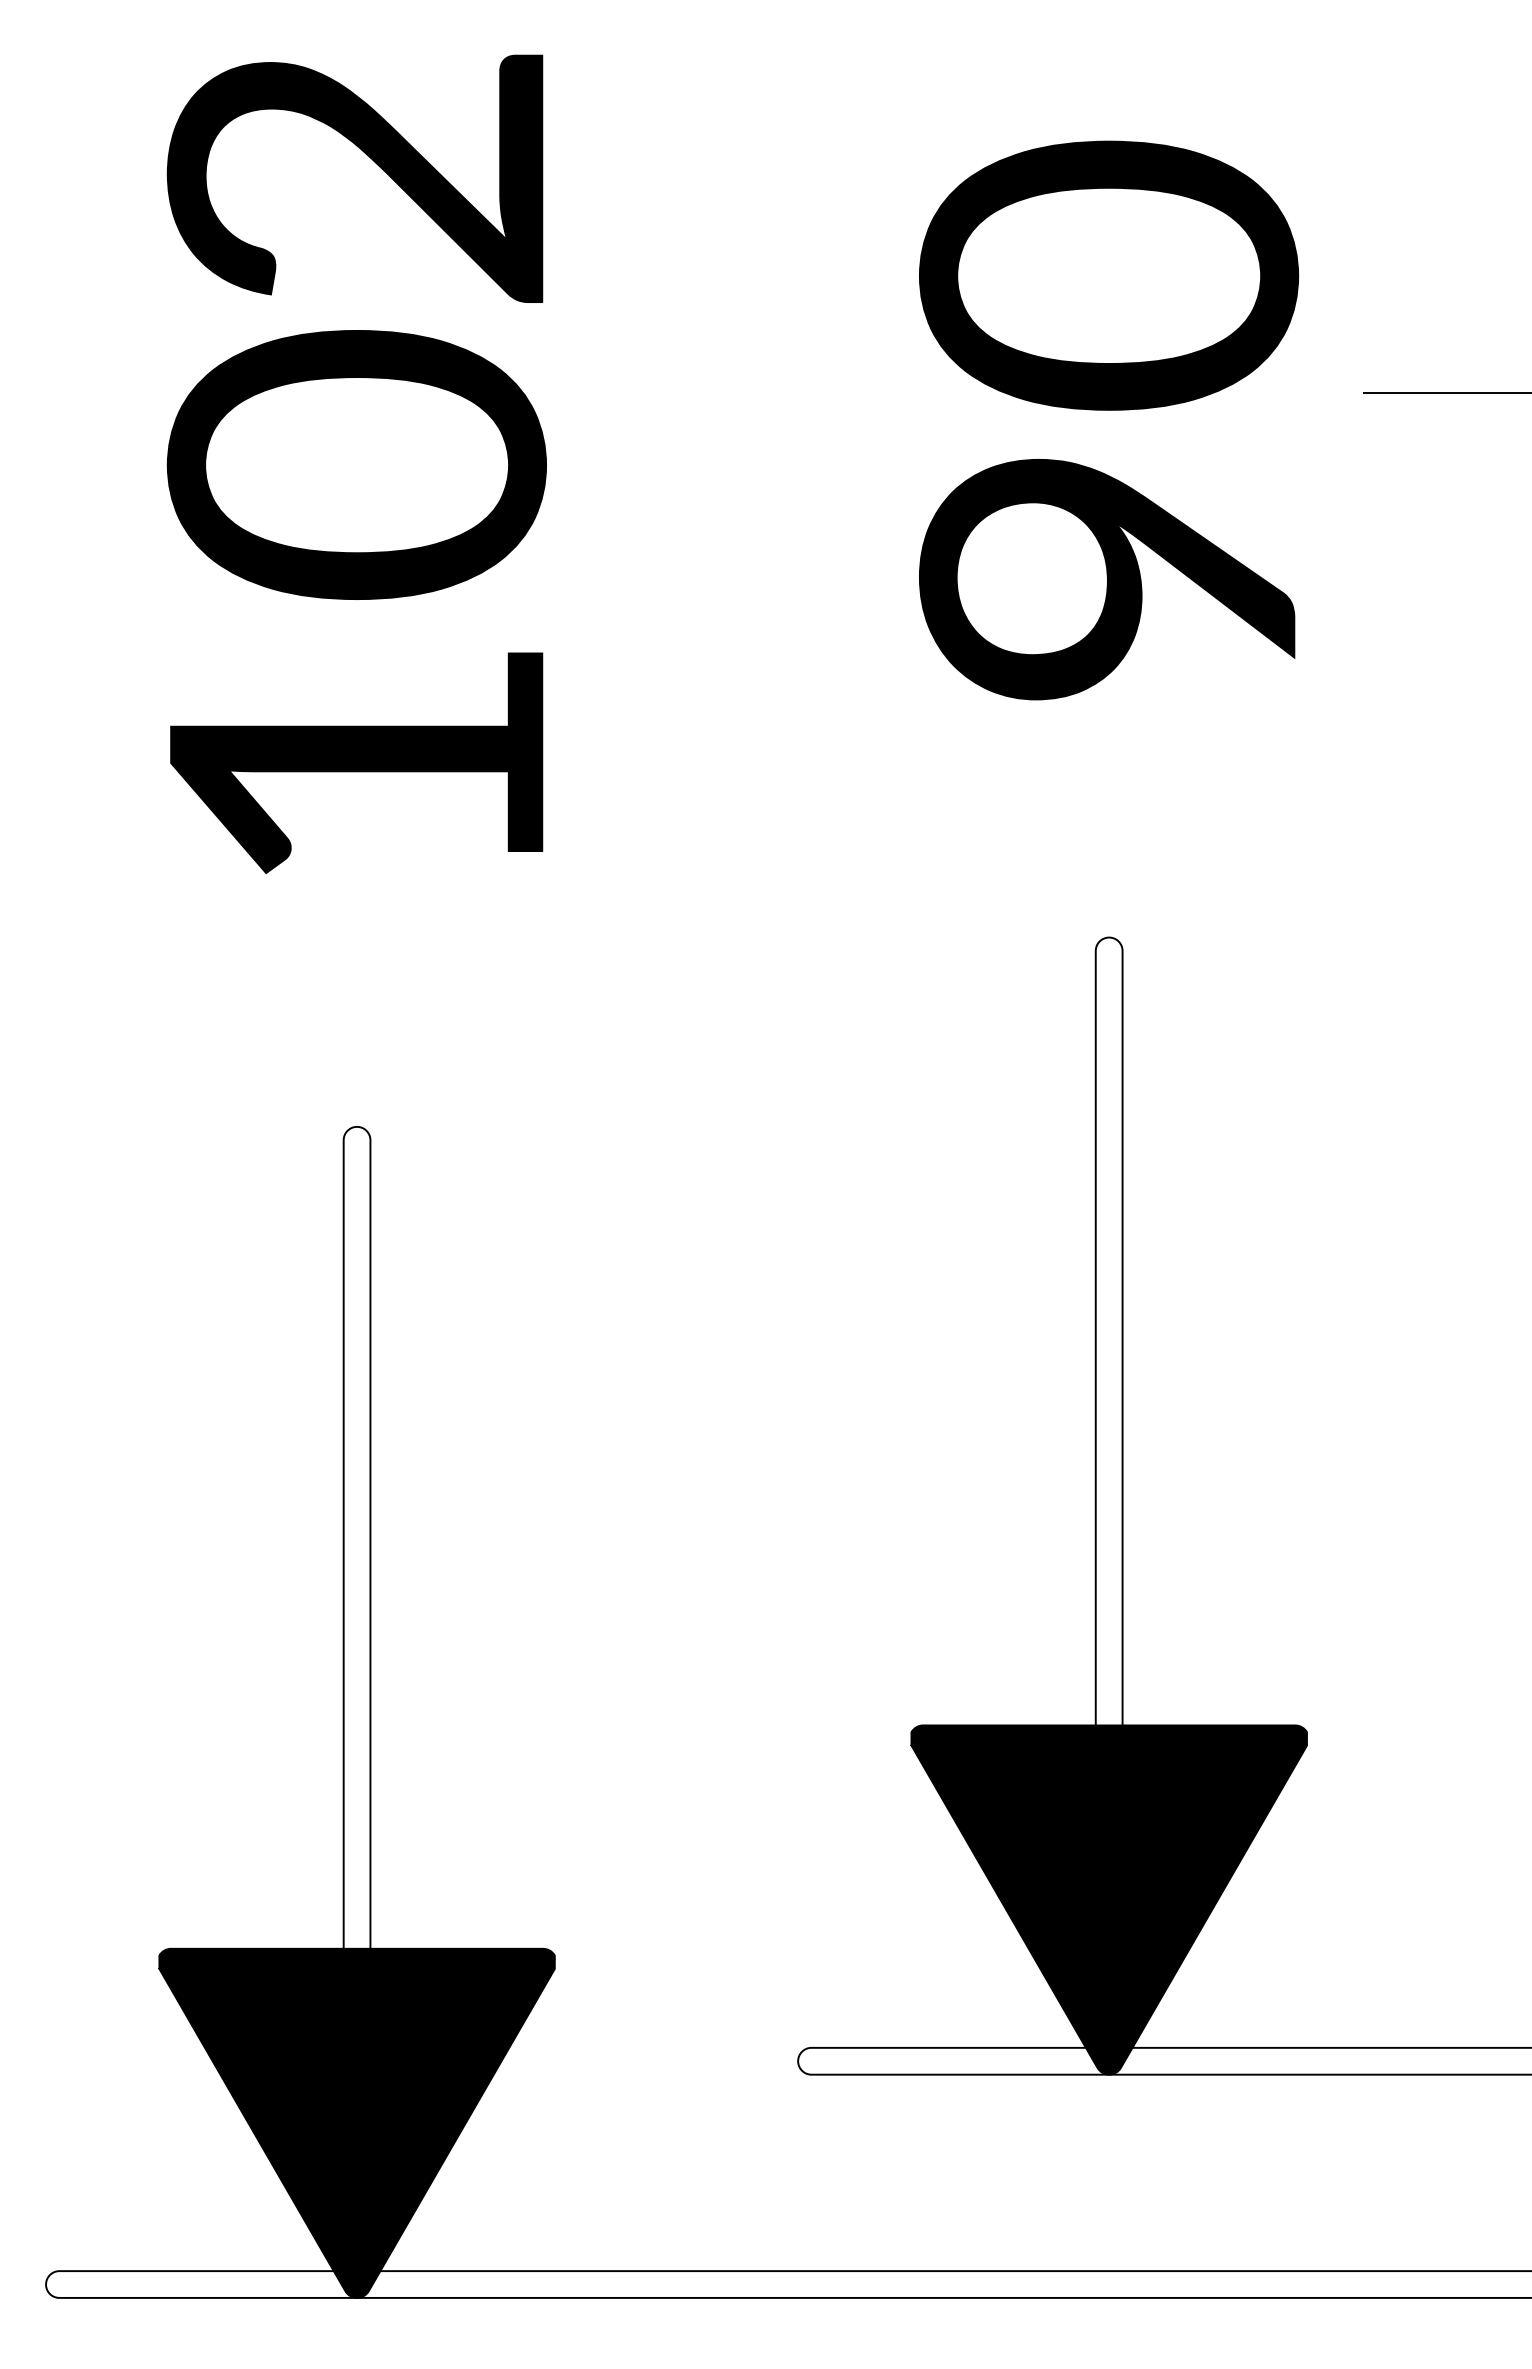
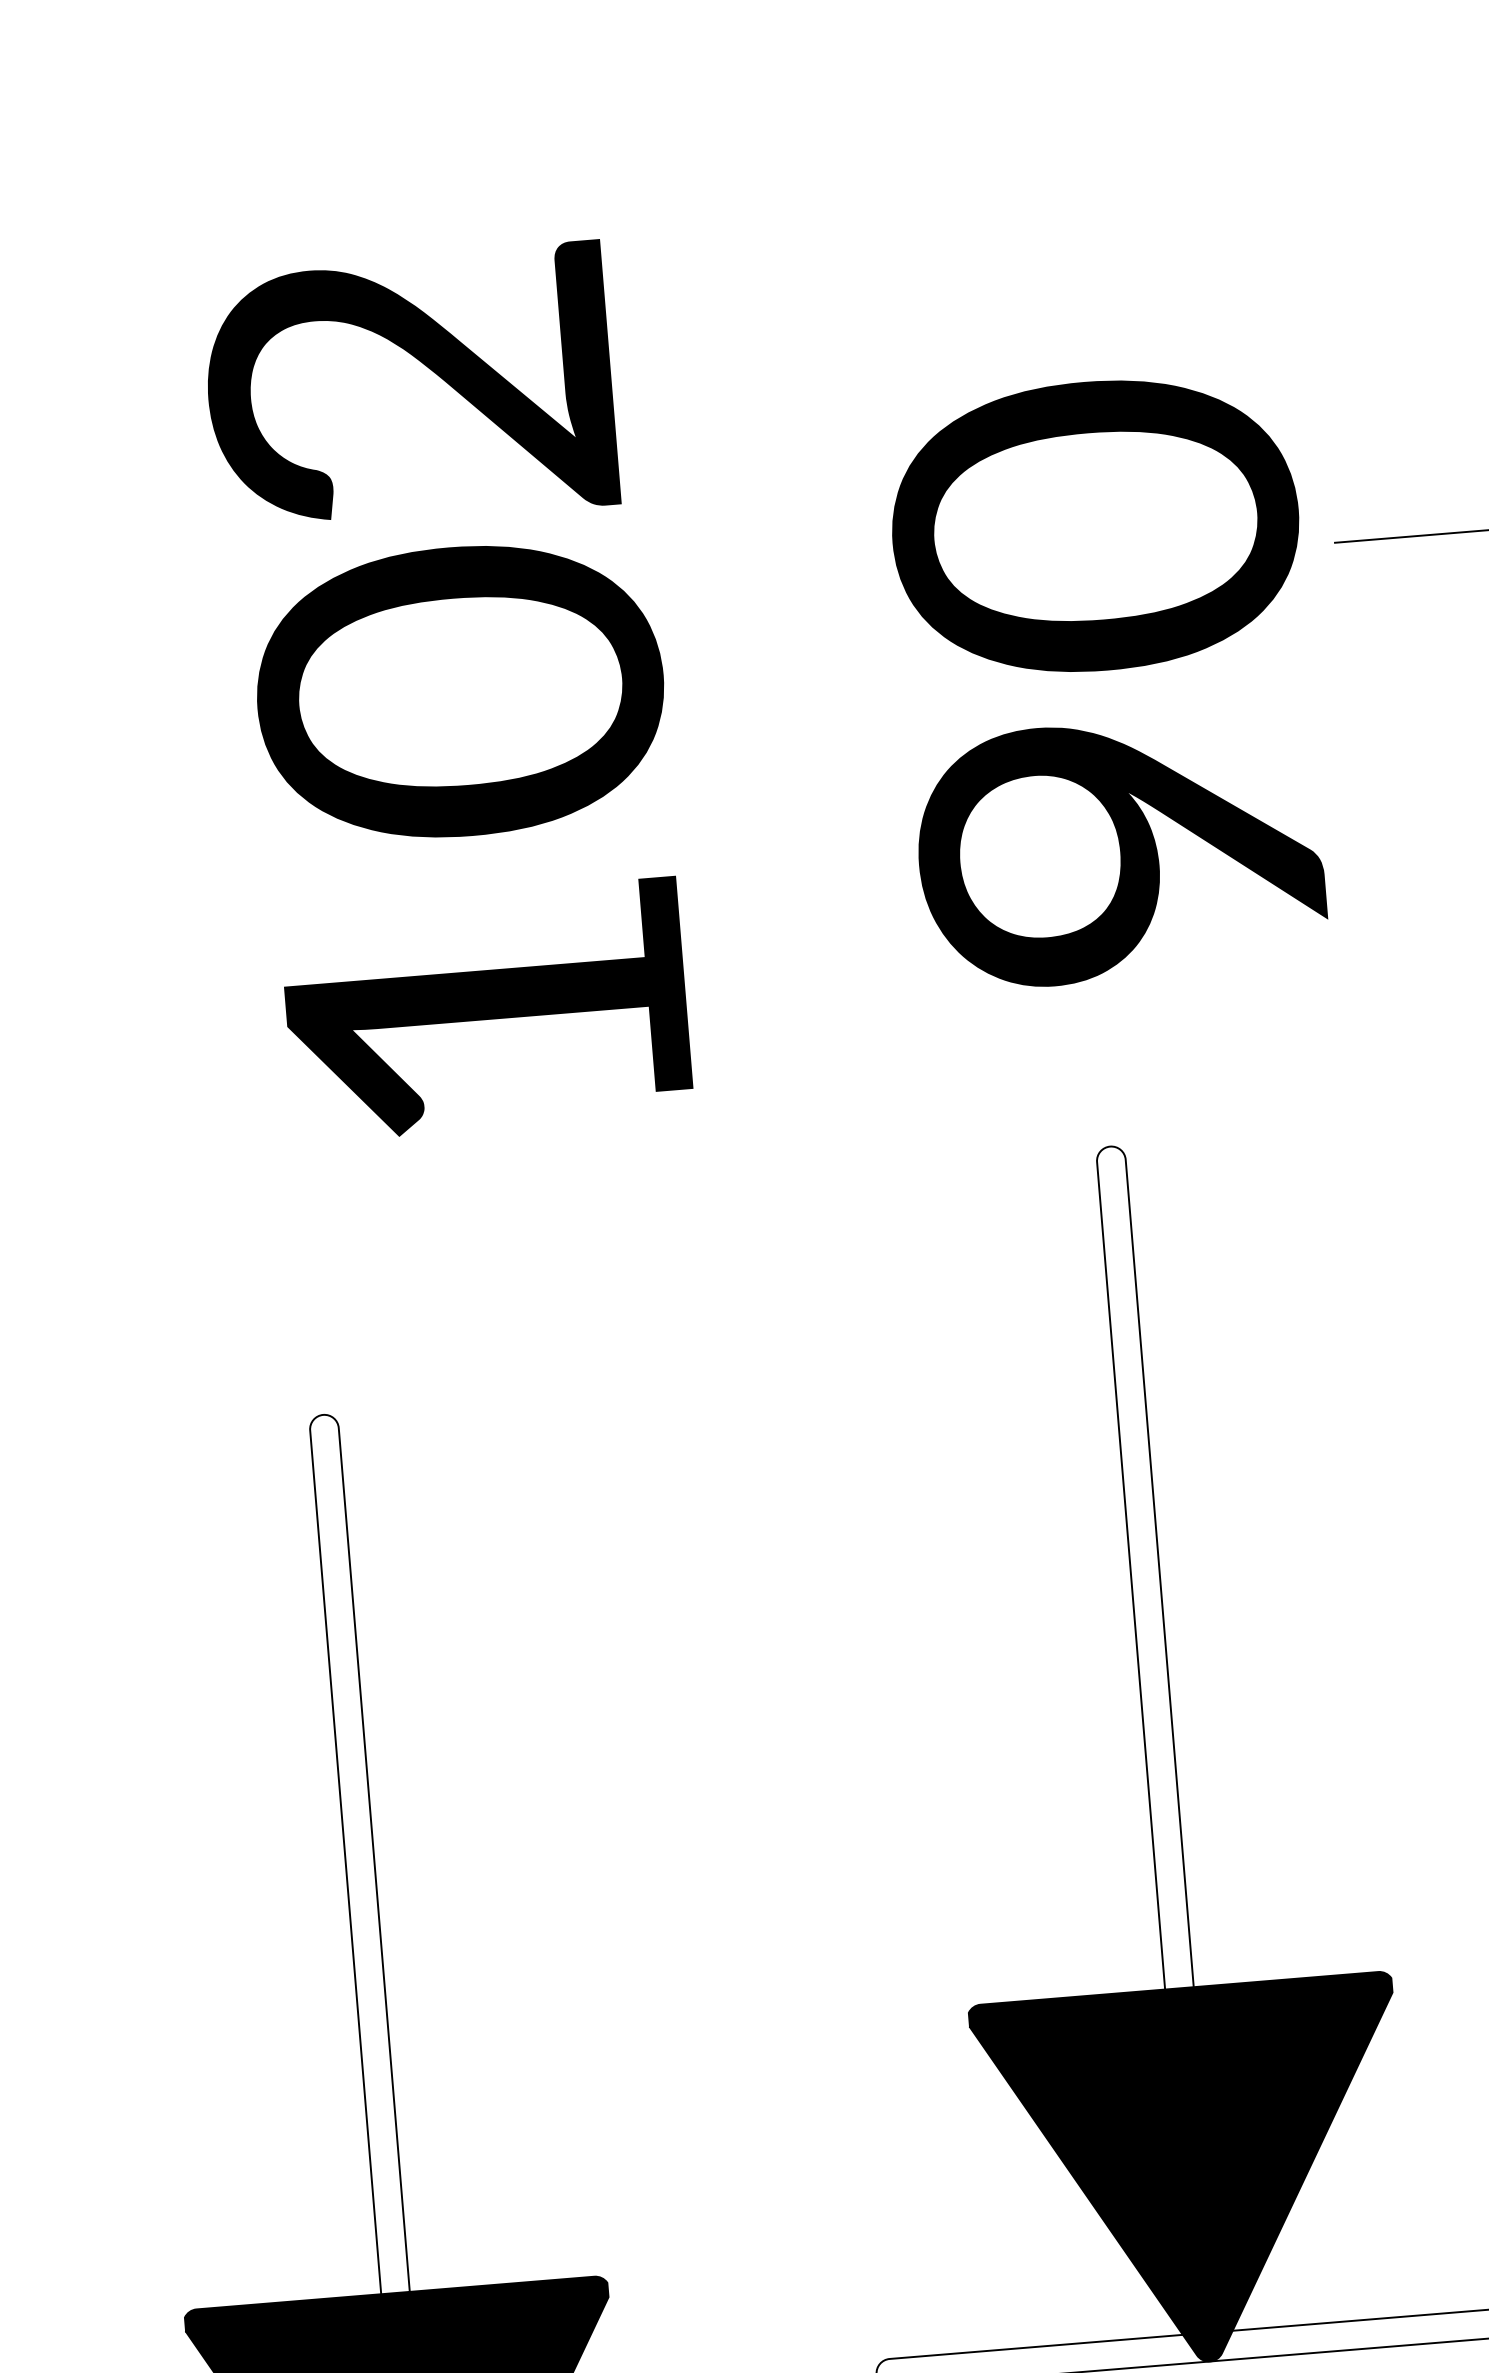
text: (354, 178) -> (409, 387), moved
text: (1109, 420) -> (1108, 680), moved
text: (356, 601) -> (472, 837), moved

